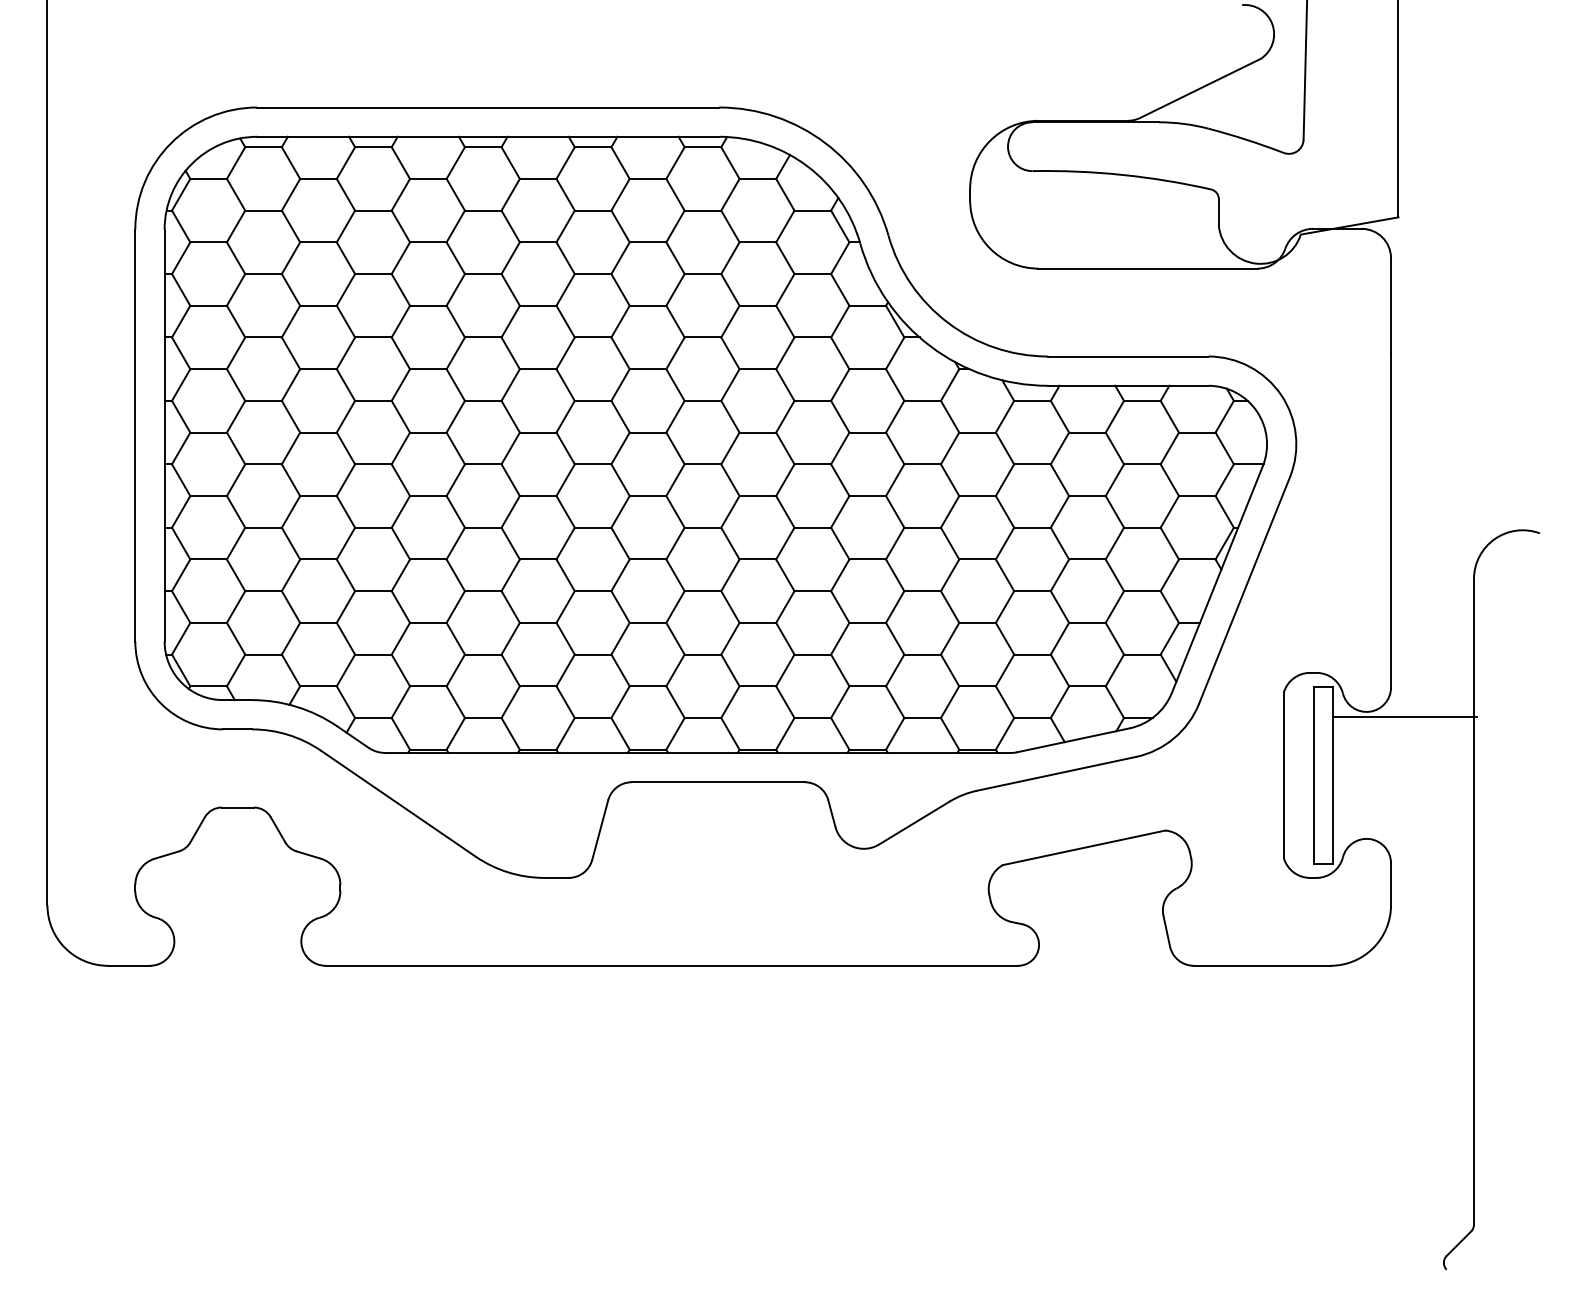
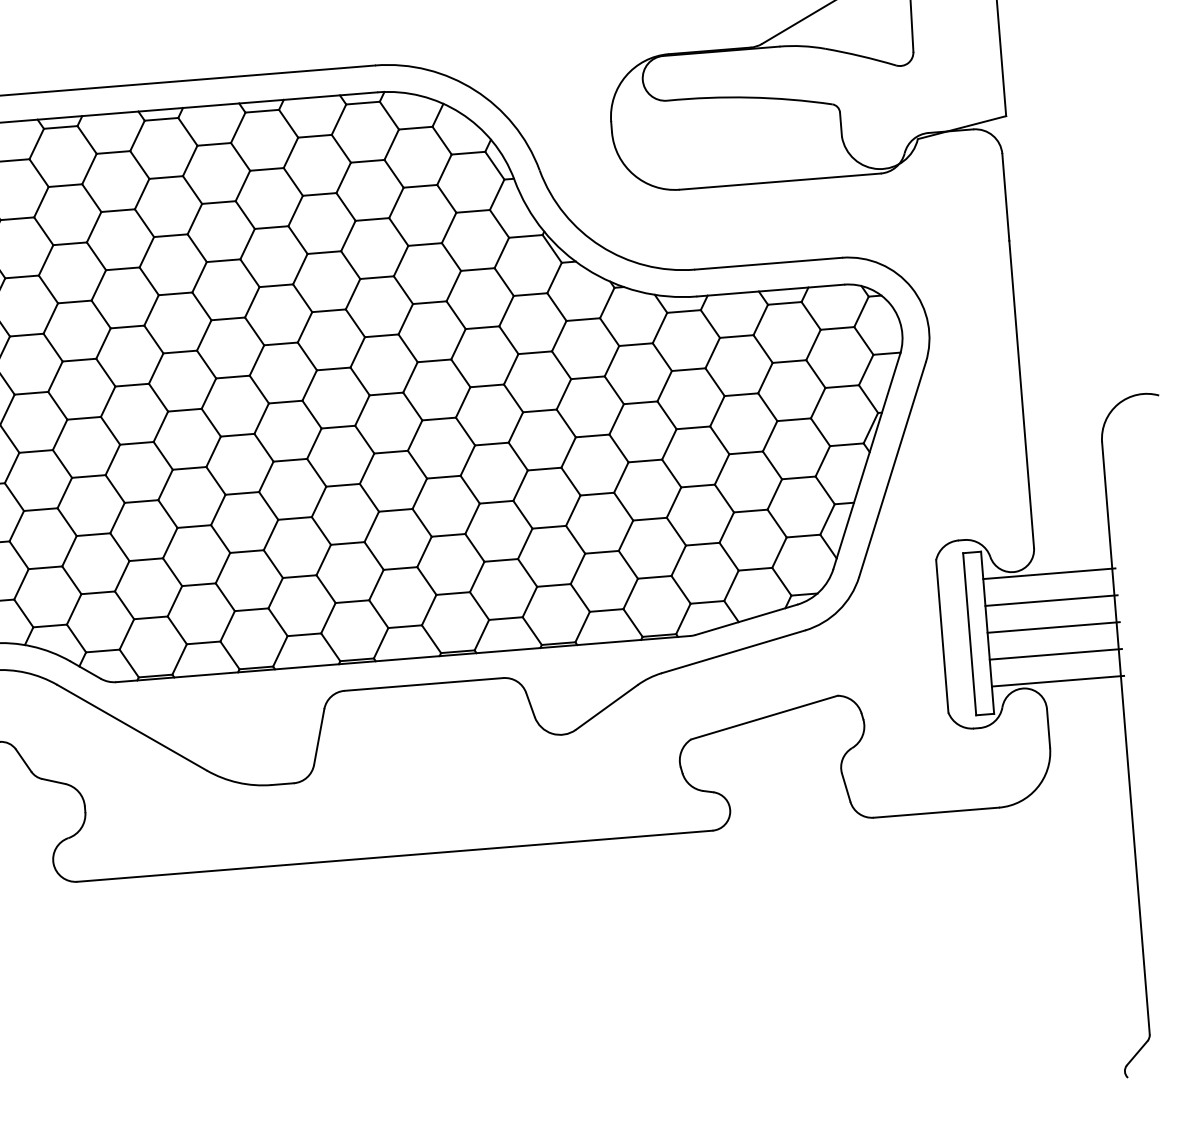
line: (1405, 746) -> (1051, 600), added
line: (1405, 775) -> (1053, 627), added
line: (1405, 804) -> (1055, 654), added
line: (1405, 833) -> (1058, 680), added

